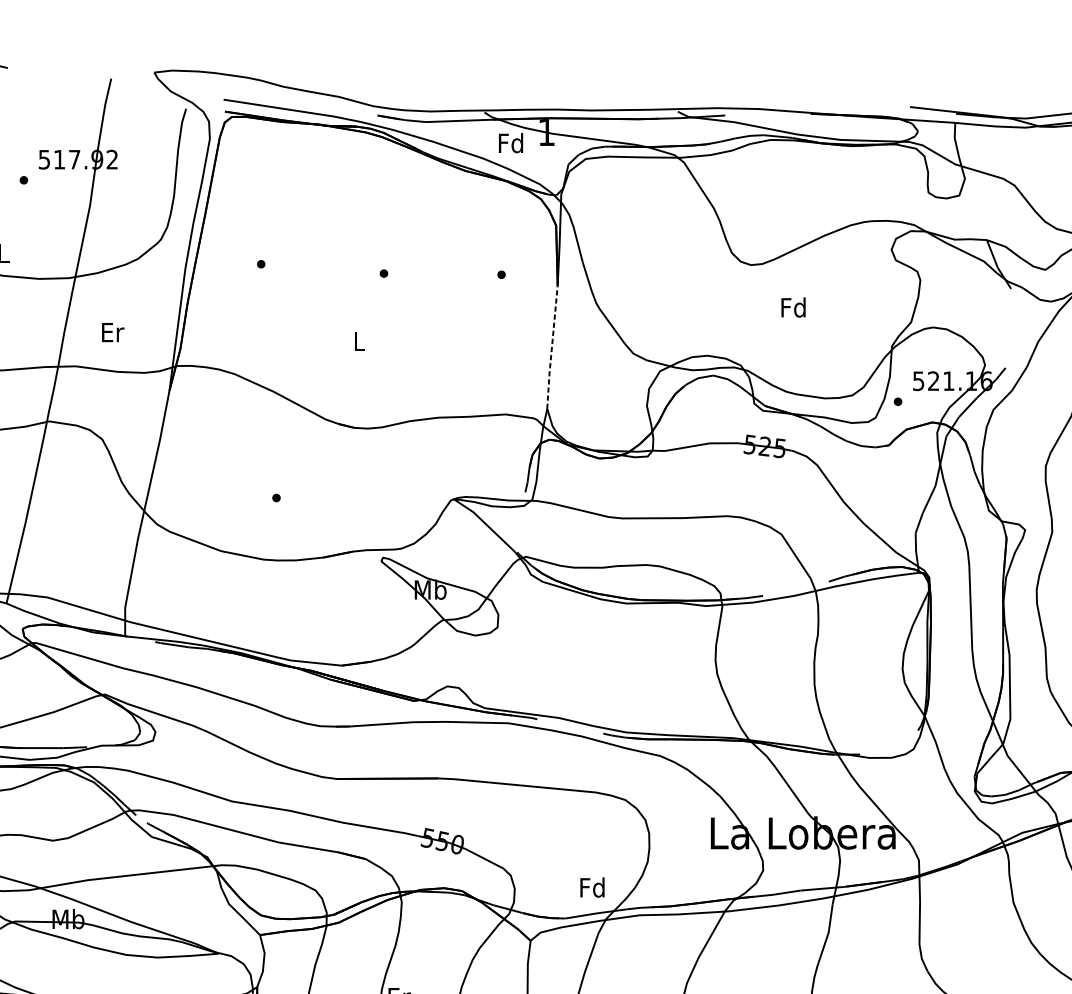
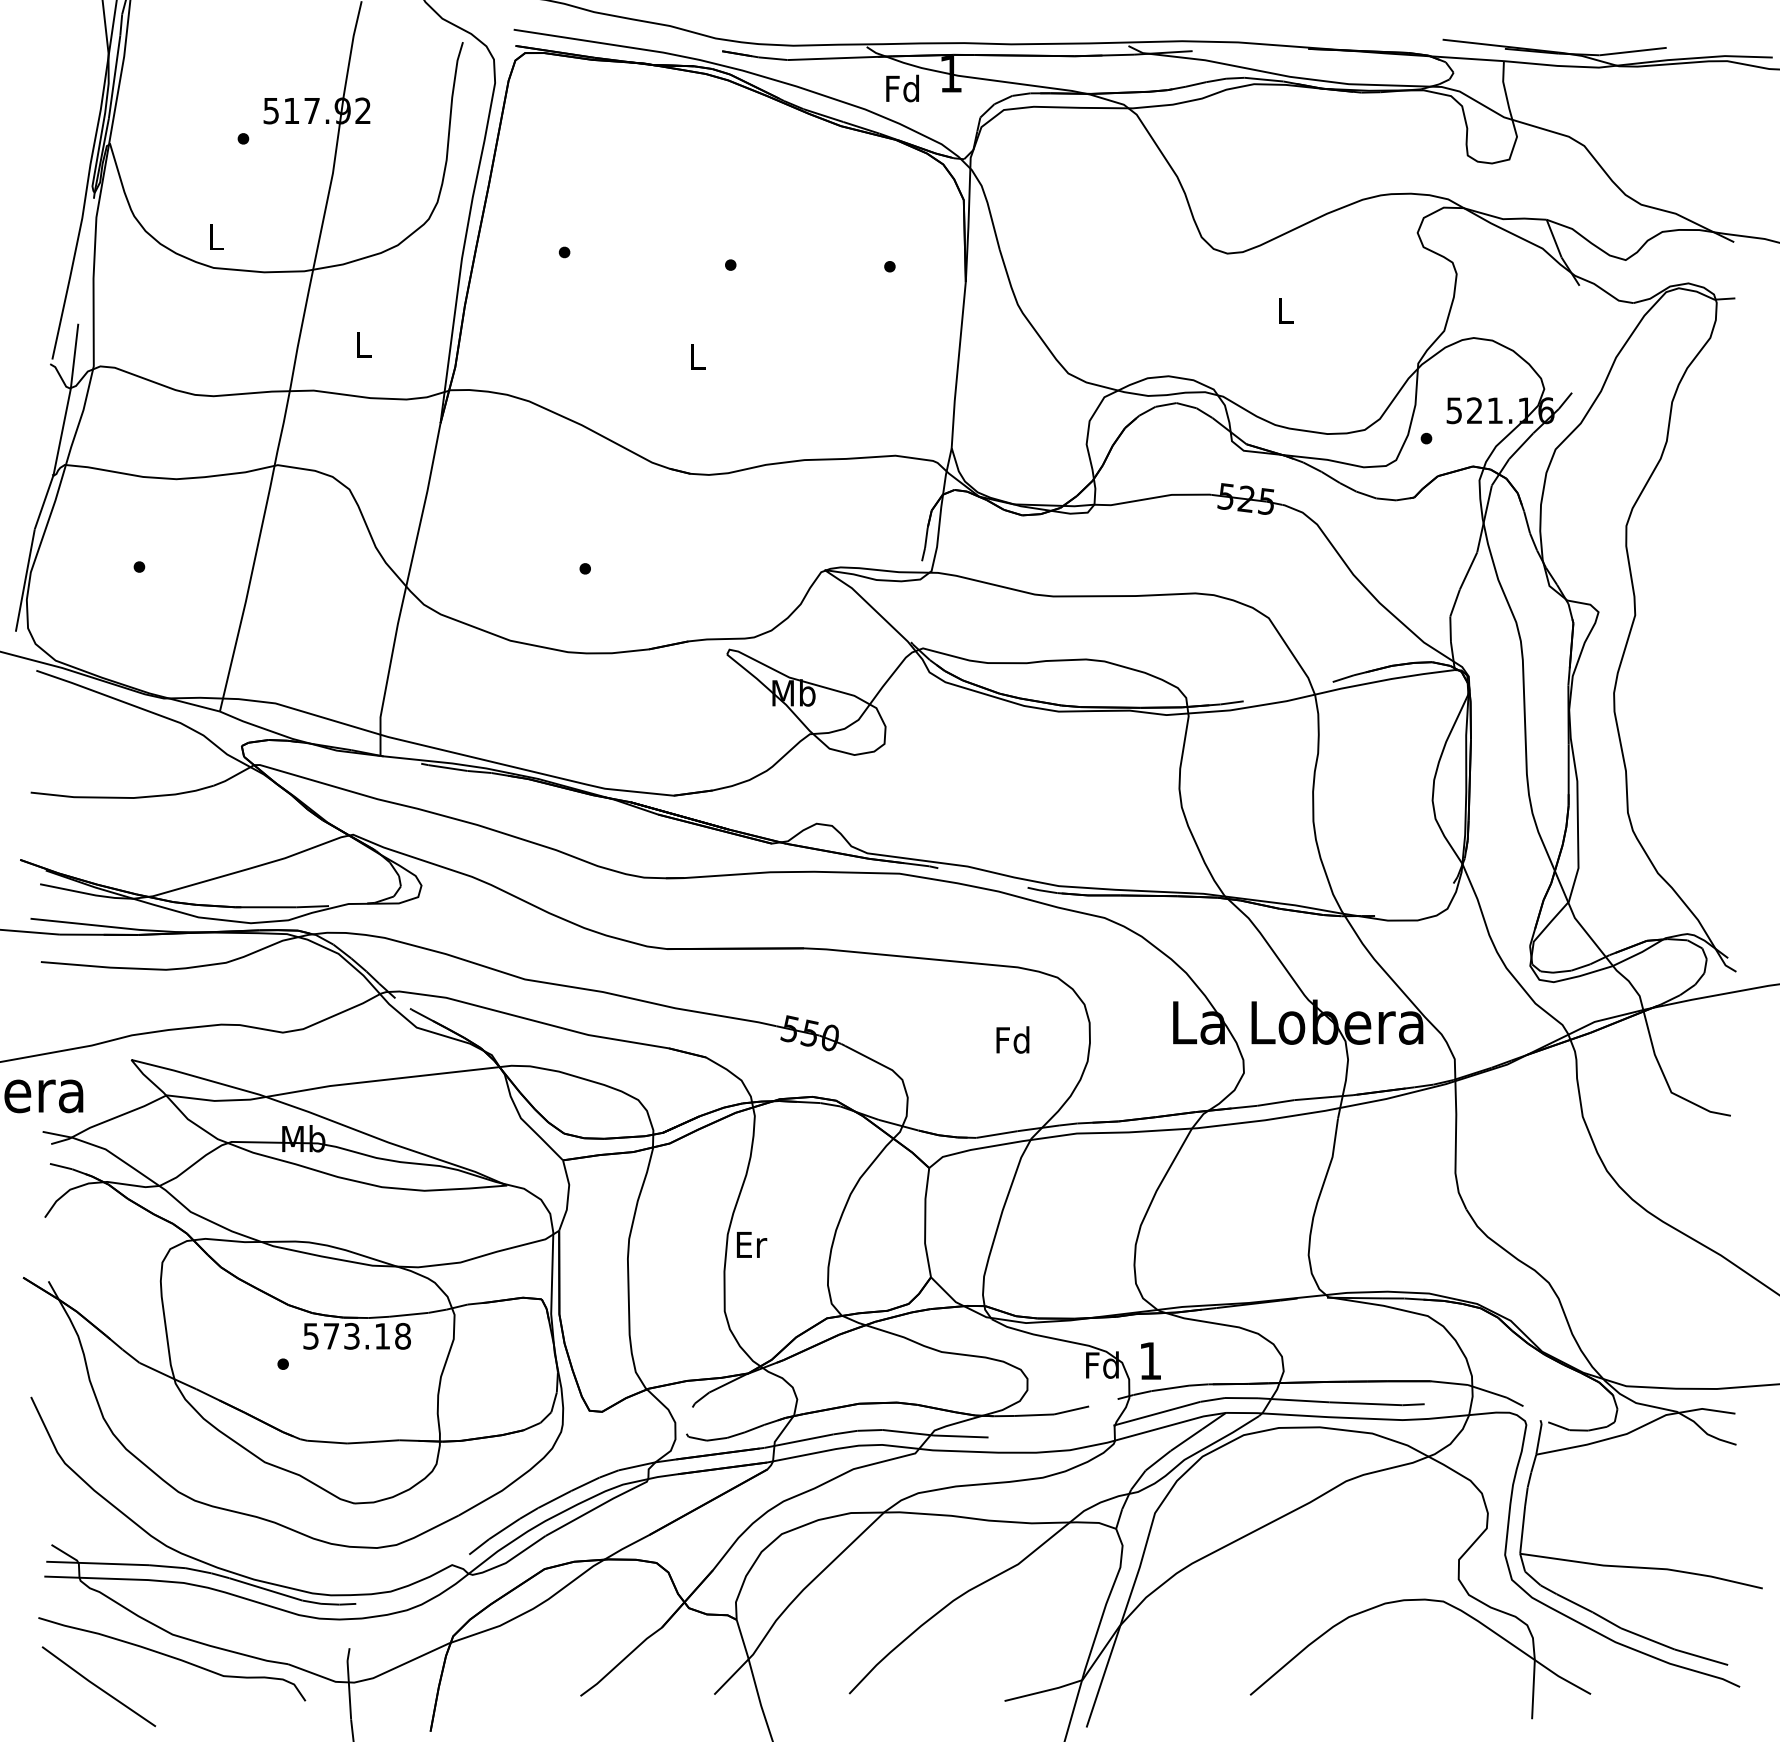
text: (793, 307) -> (1284, 310), Fd -> L
text: (113, 332) -> (364, 344), Er -> L
line: (552, 347) -> (958, 365), dashed -> solid
text: (592, 887) -> (1012, 1039), moved

